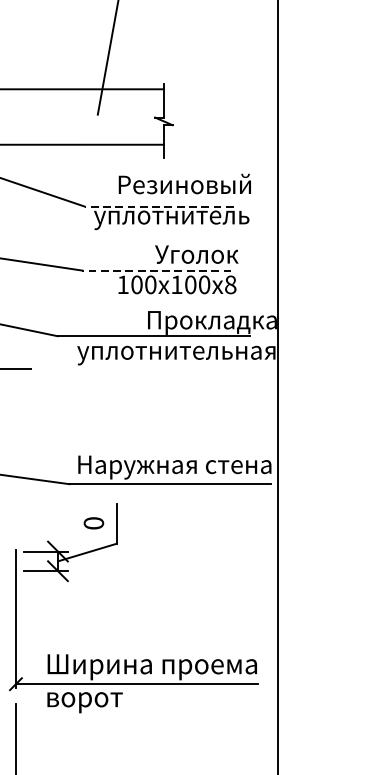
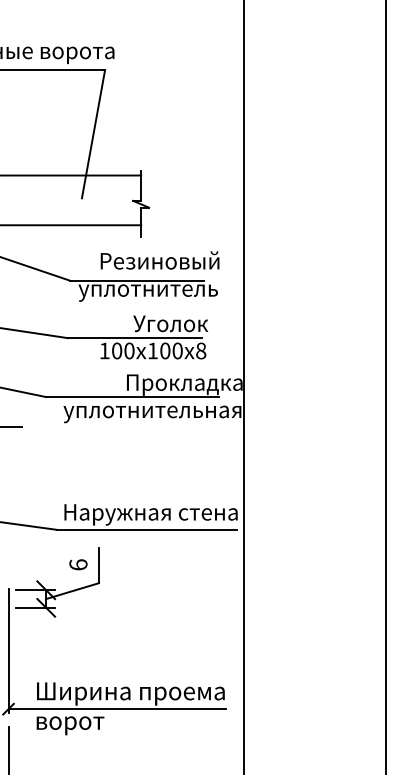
line: (158, 206) -> (136, 280), dashed -> solid
line: (156, 270) -> (134, 338), dashed -> solid
text: (93, 522) -> (78, 564), 0 -> 6

